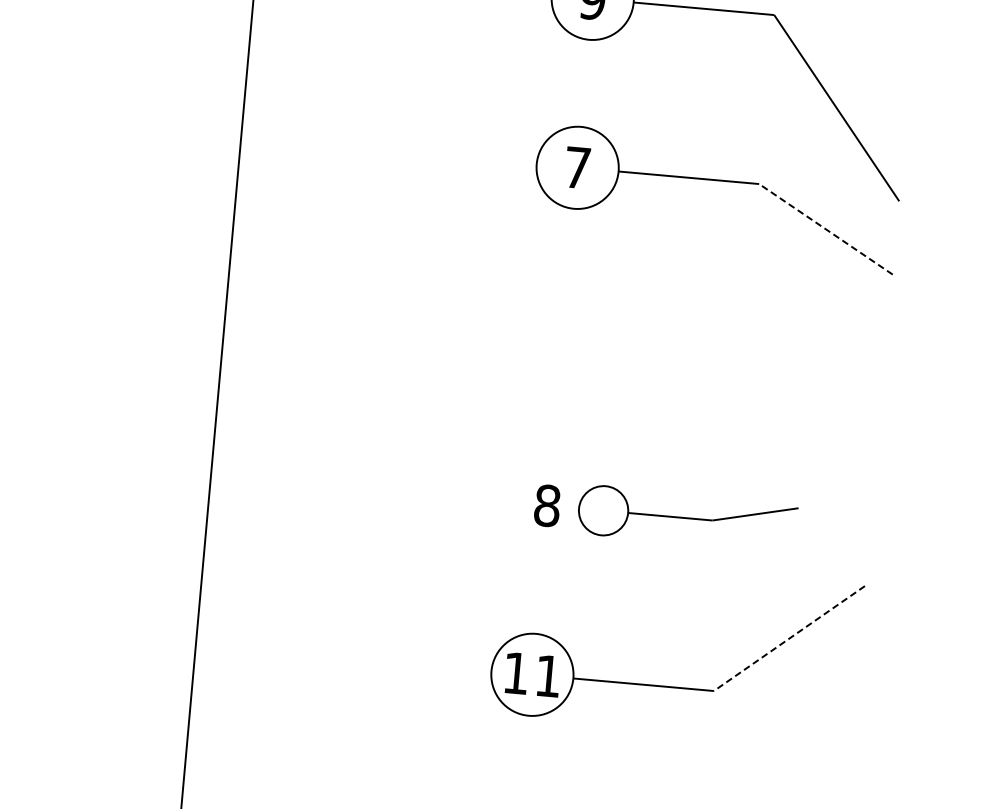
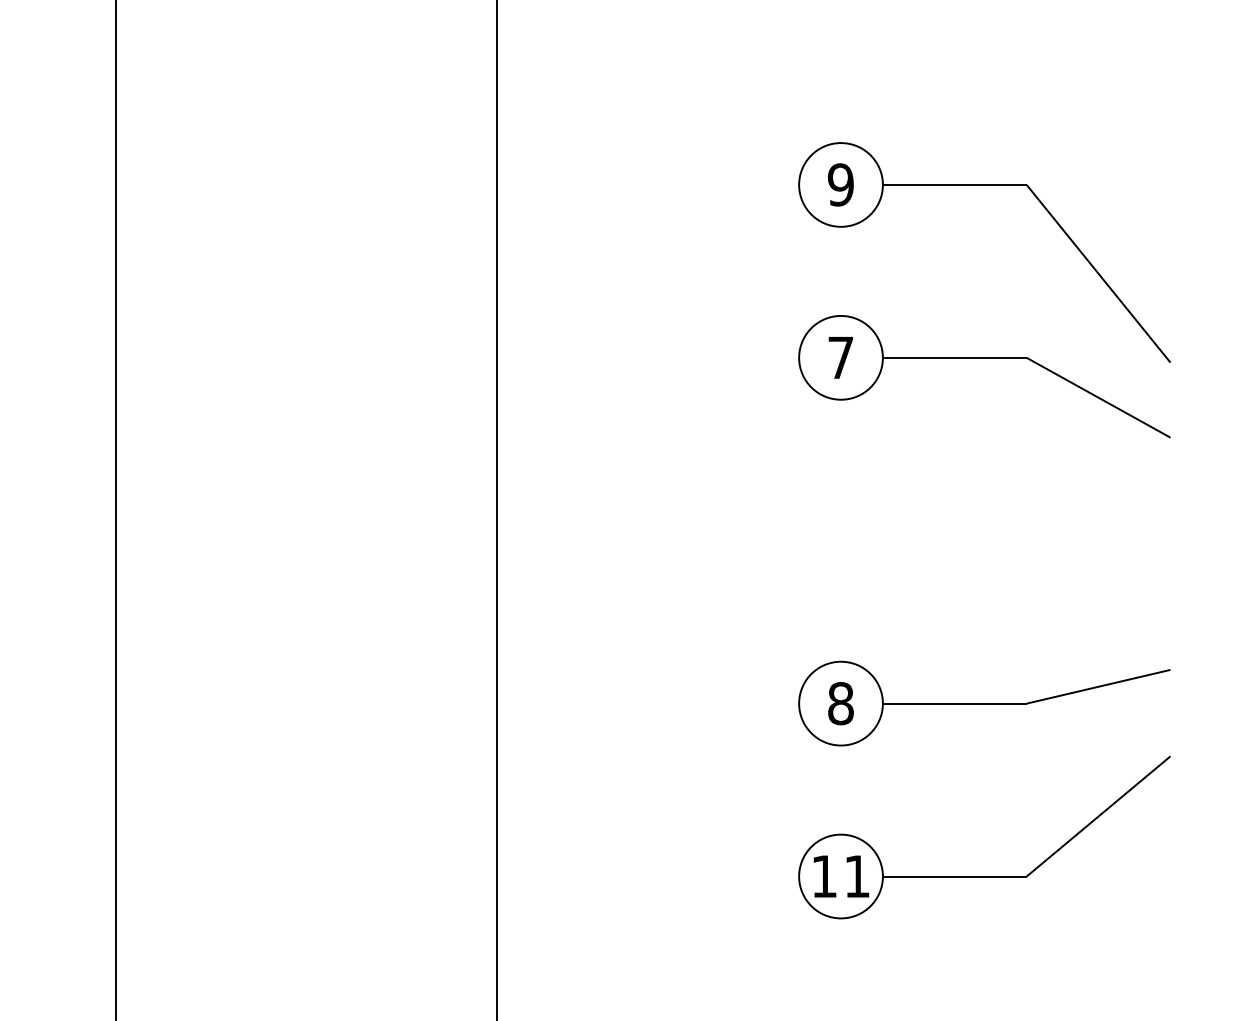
line: (825, 229) -> (1098, 397), dashed -> solid
part: (687, 518) -> (984, 703), size x1.67
line: (789, 638) -> (1098, 816), dashed -> solid

